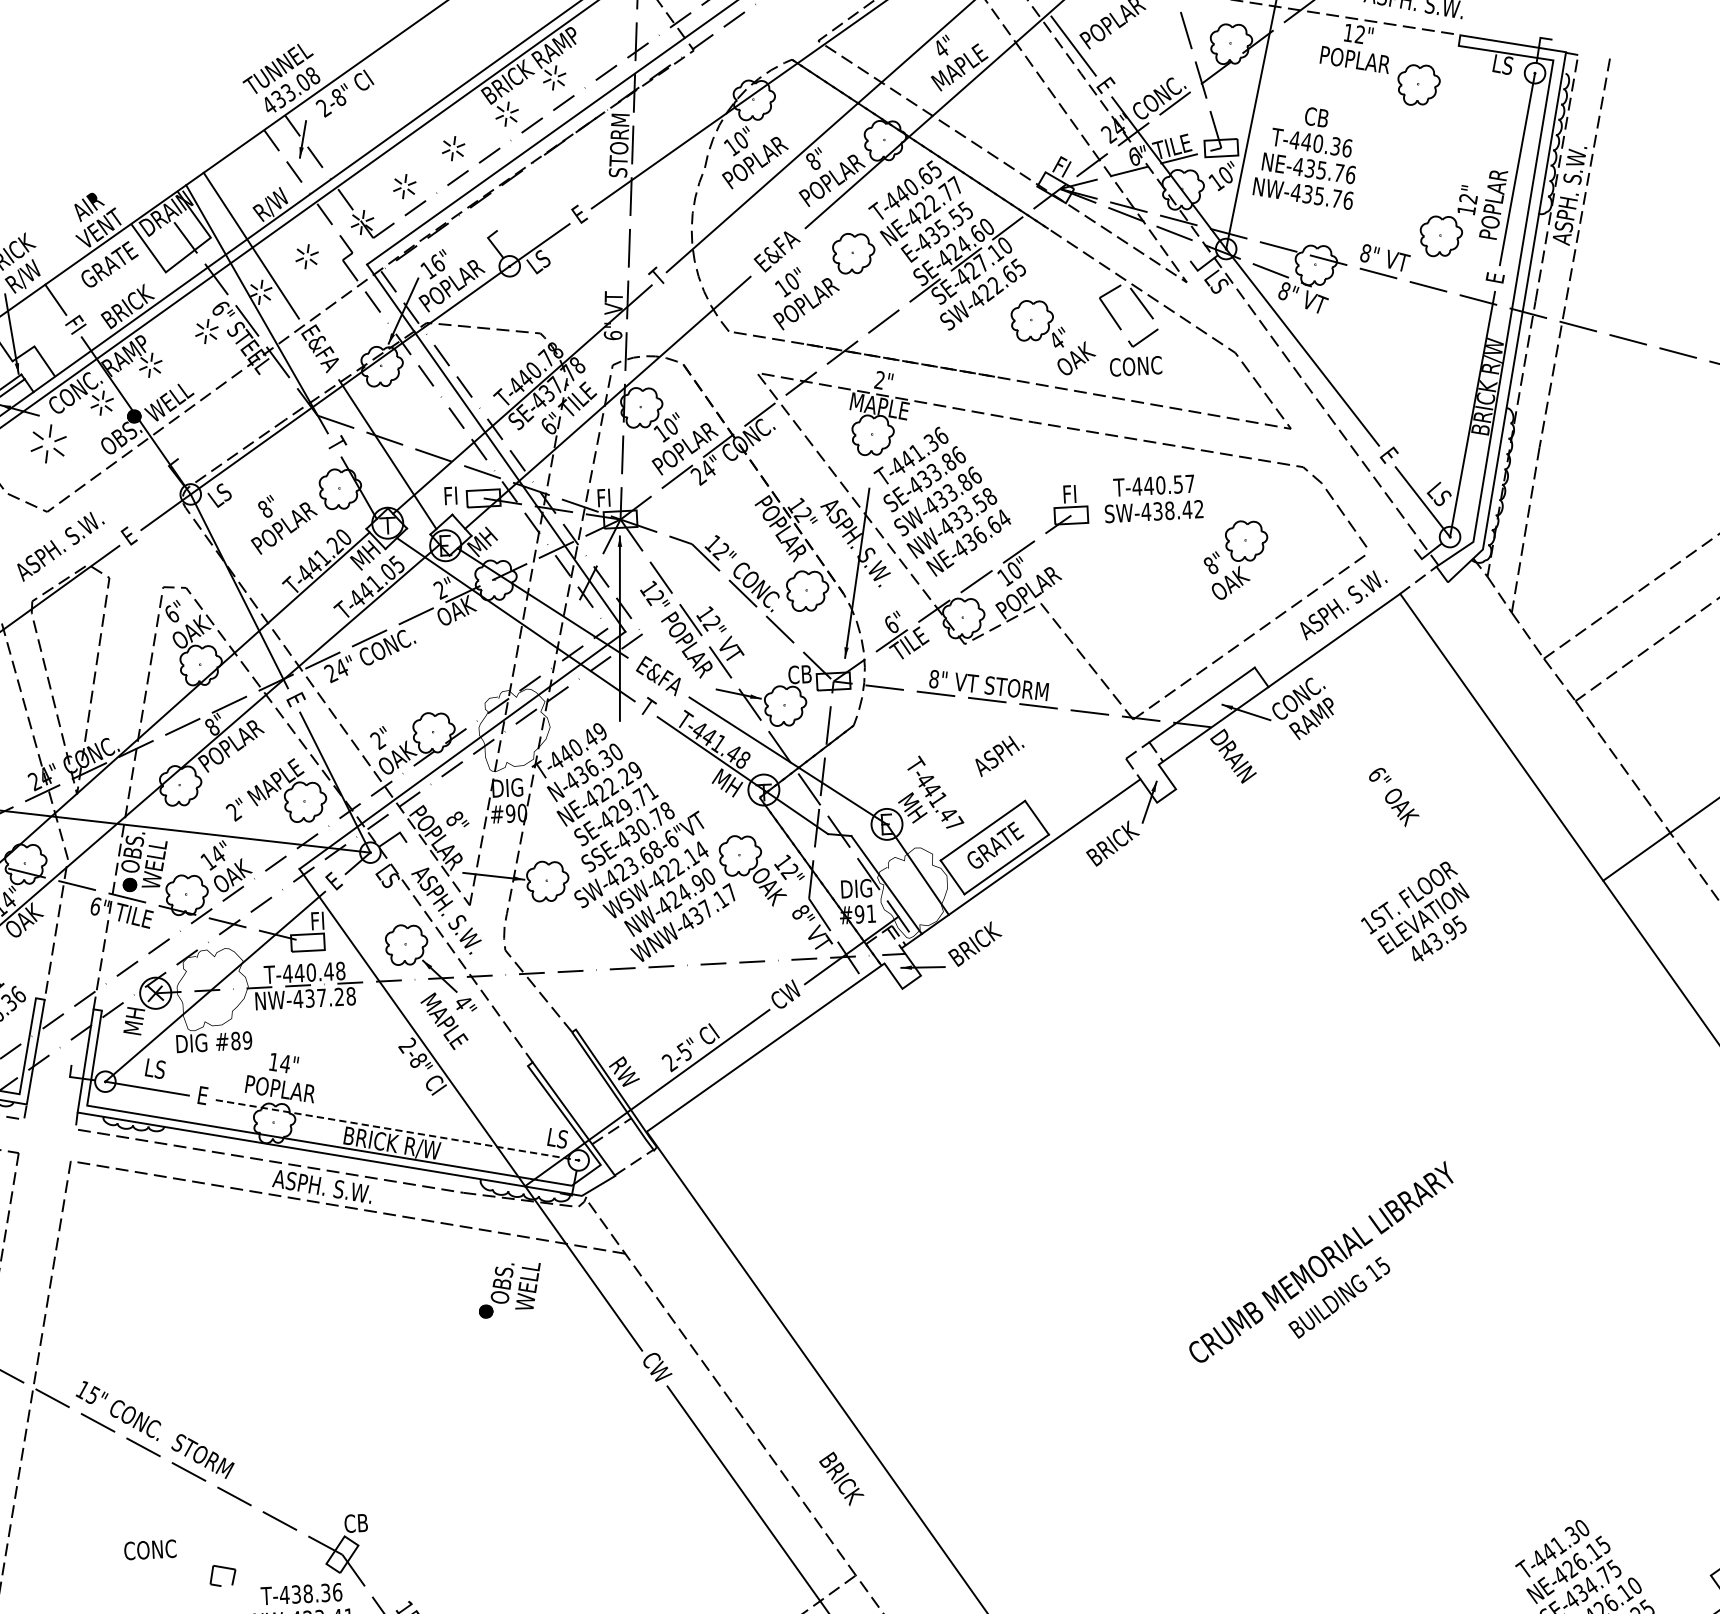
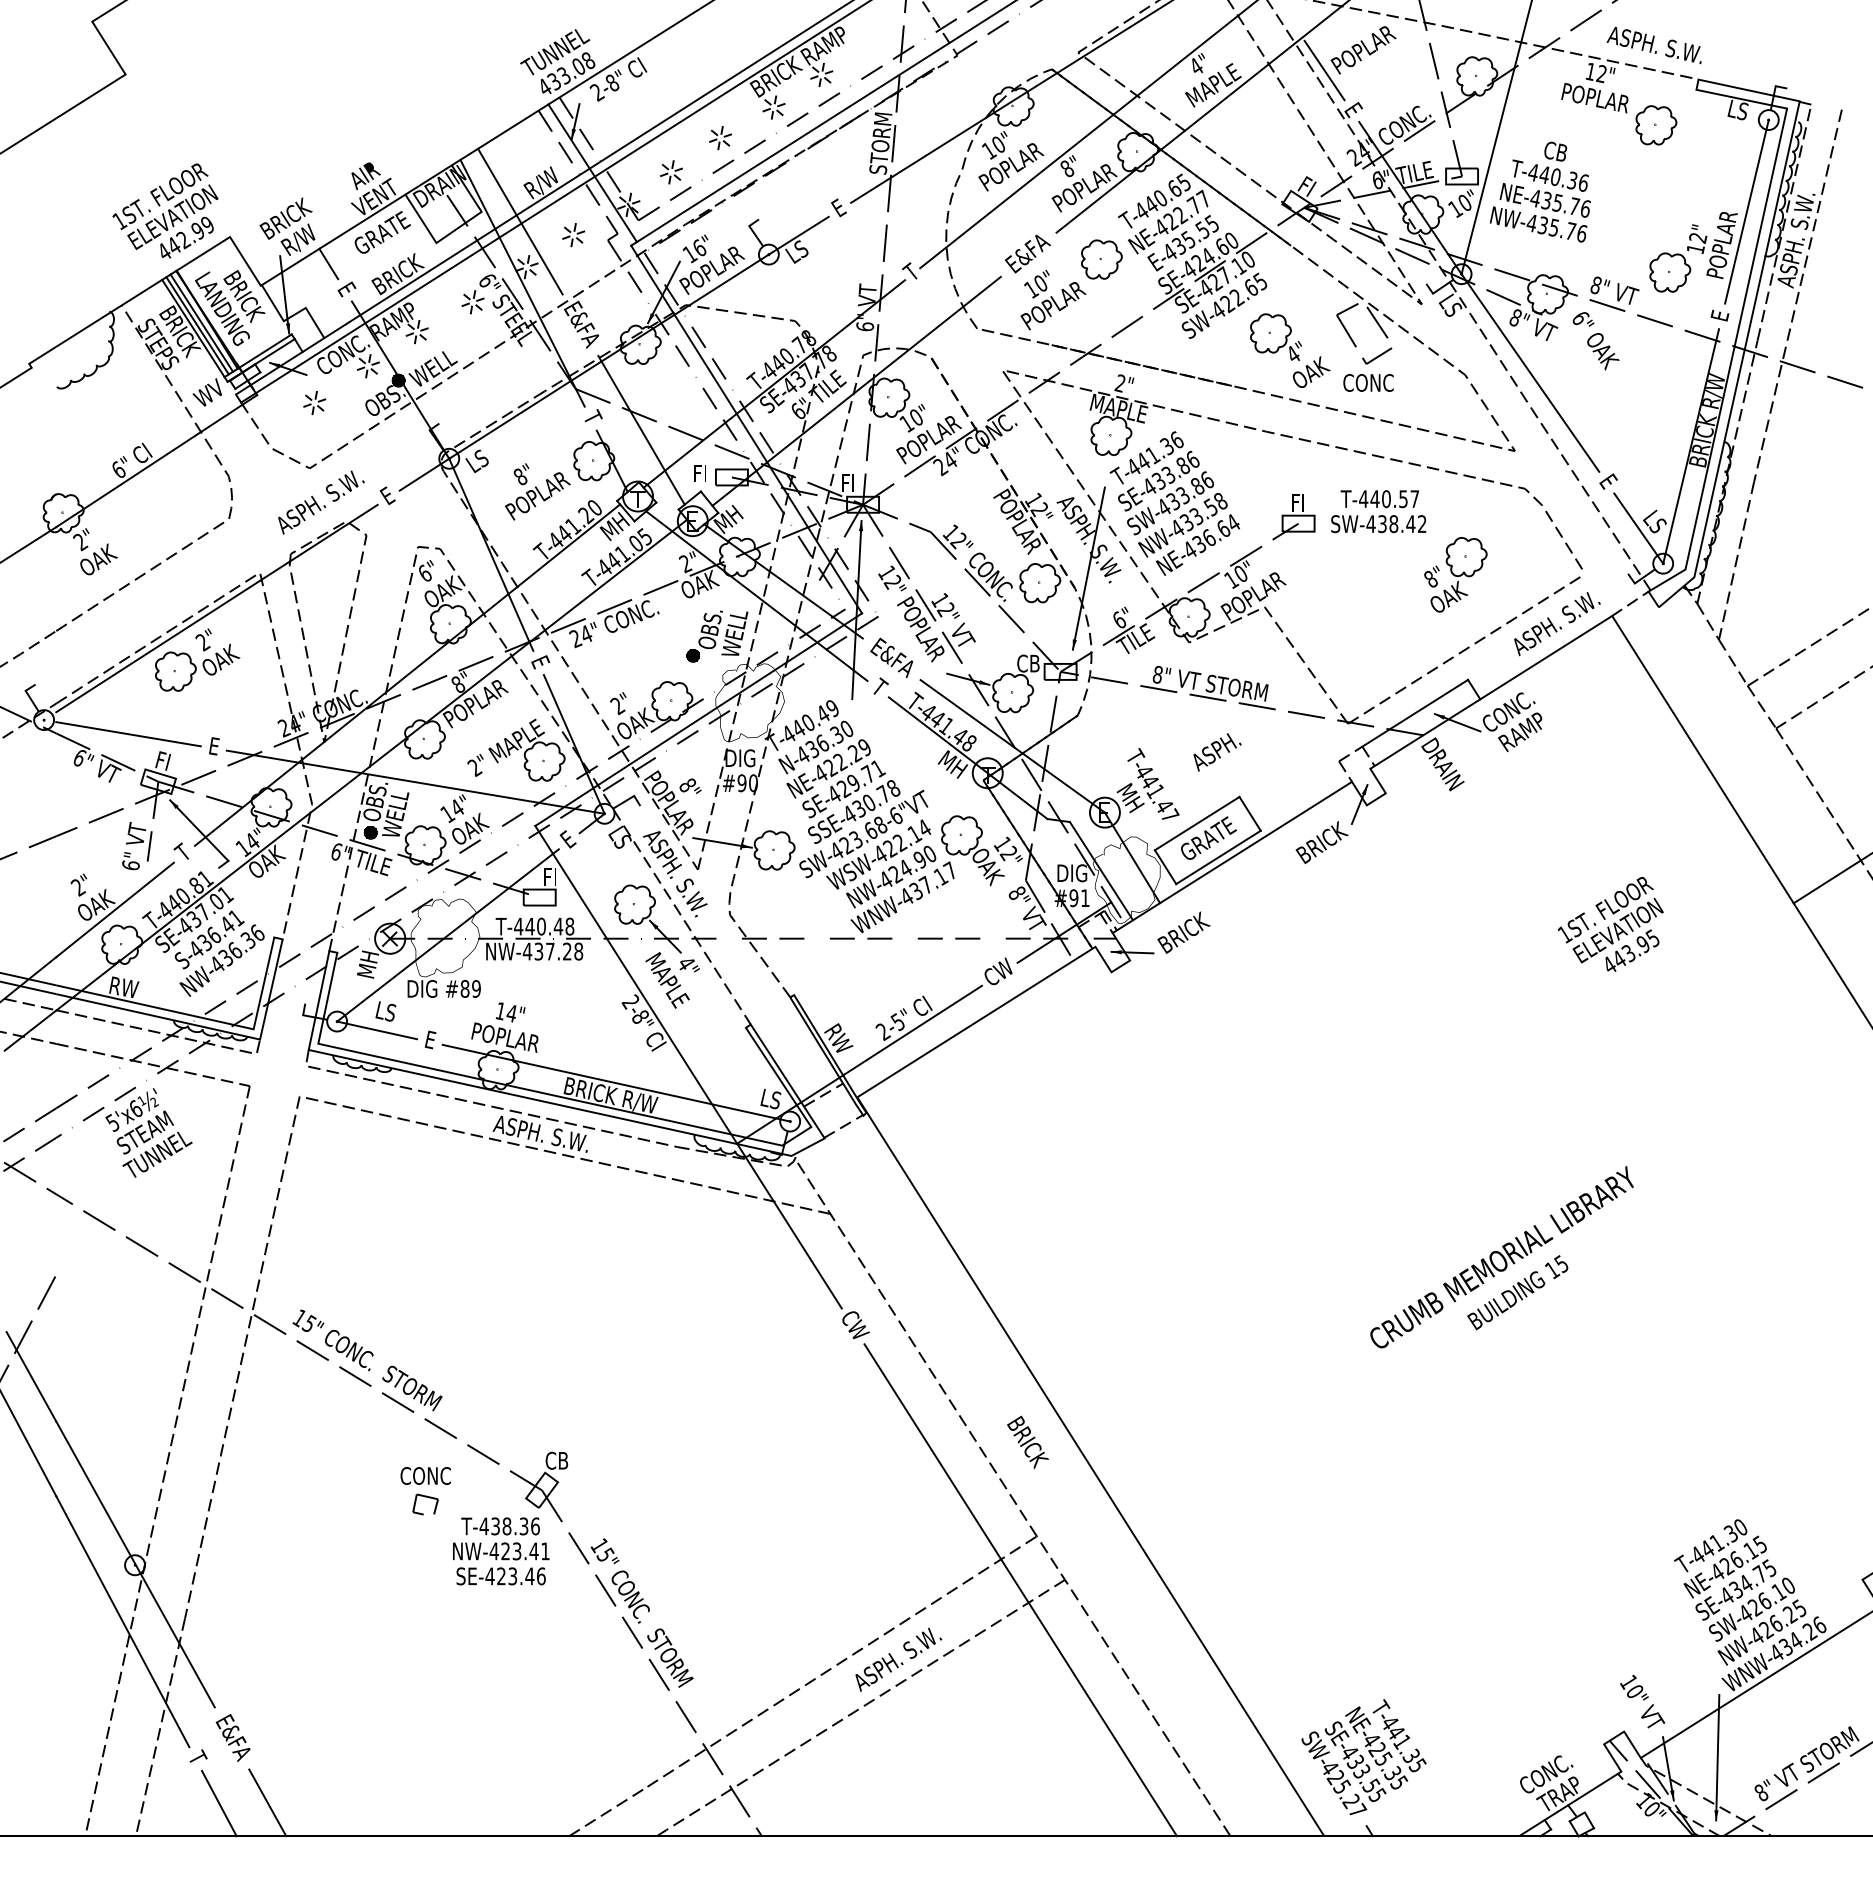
line: (323, 192) -> (592, 173), added
text: (75, 324) -> (346, 288), FI -> E
part: (48, 444) -> (314, 403), size x0.62
text: (1393, 797) -> (1595, 341), moved
line: (397, 1130) -> (616, 1083), dashed -> solid
part: (510, 1290) -> (717, 636), moved
text: (150, 1549) -> (425, 1475), moved

